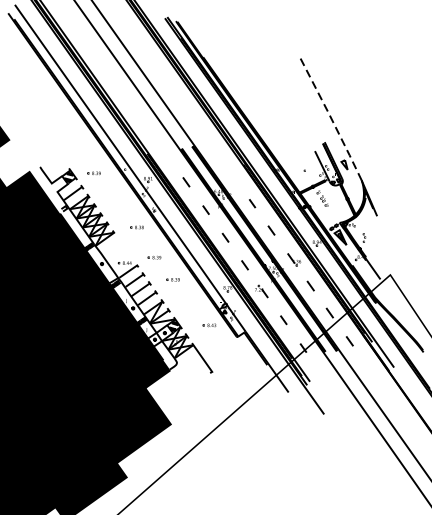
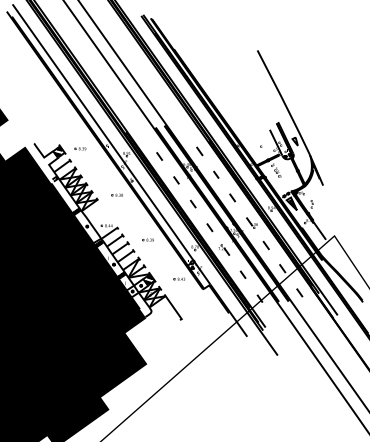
line: (332, 119) -> (284, 102), dashed -> solid
line: (232, 176) -> (199, 151), added
part: (153, 256) -> (131, 220), removed

